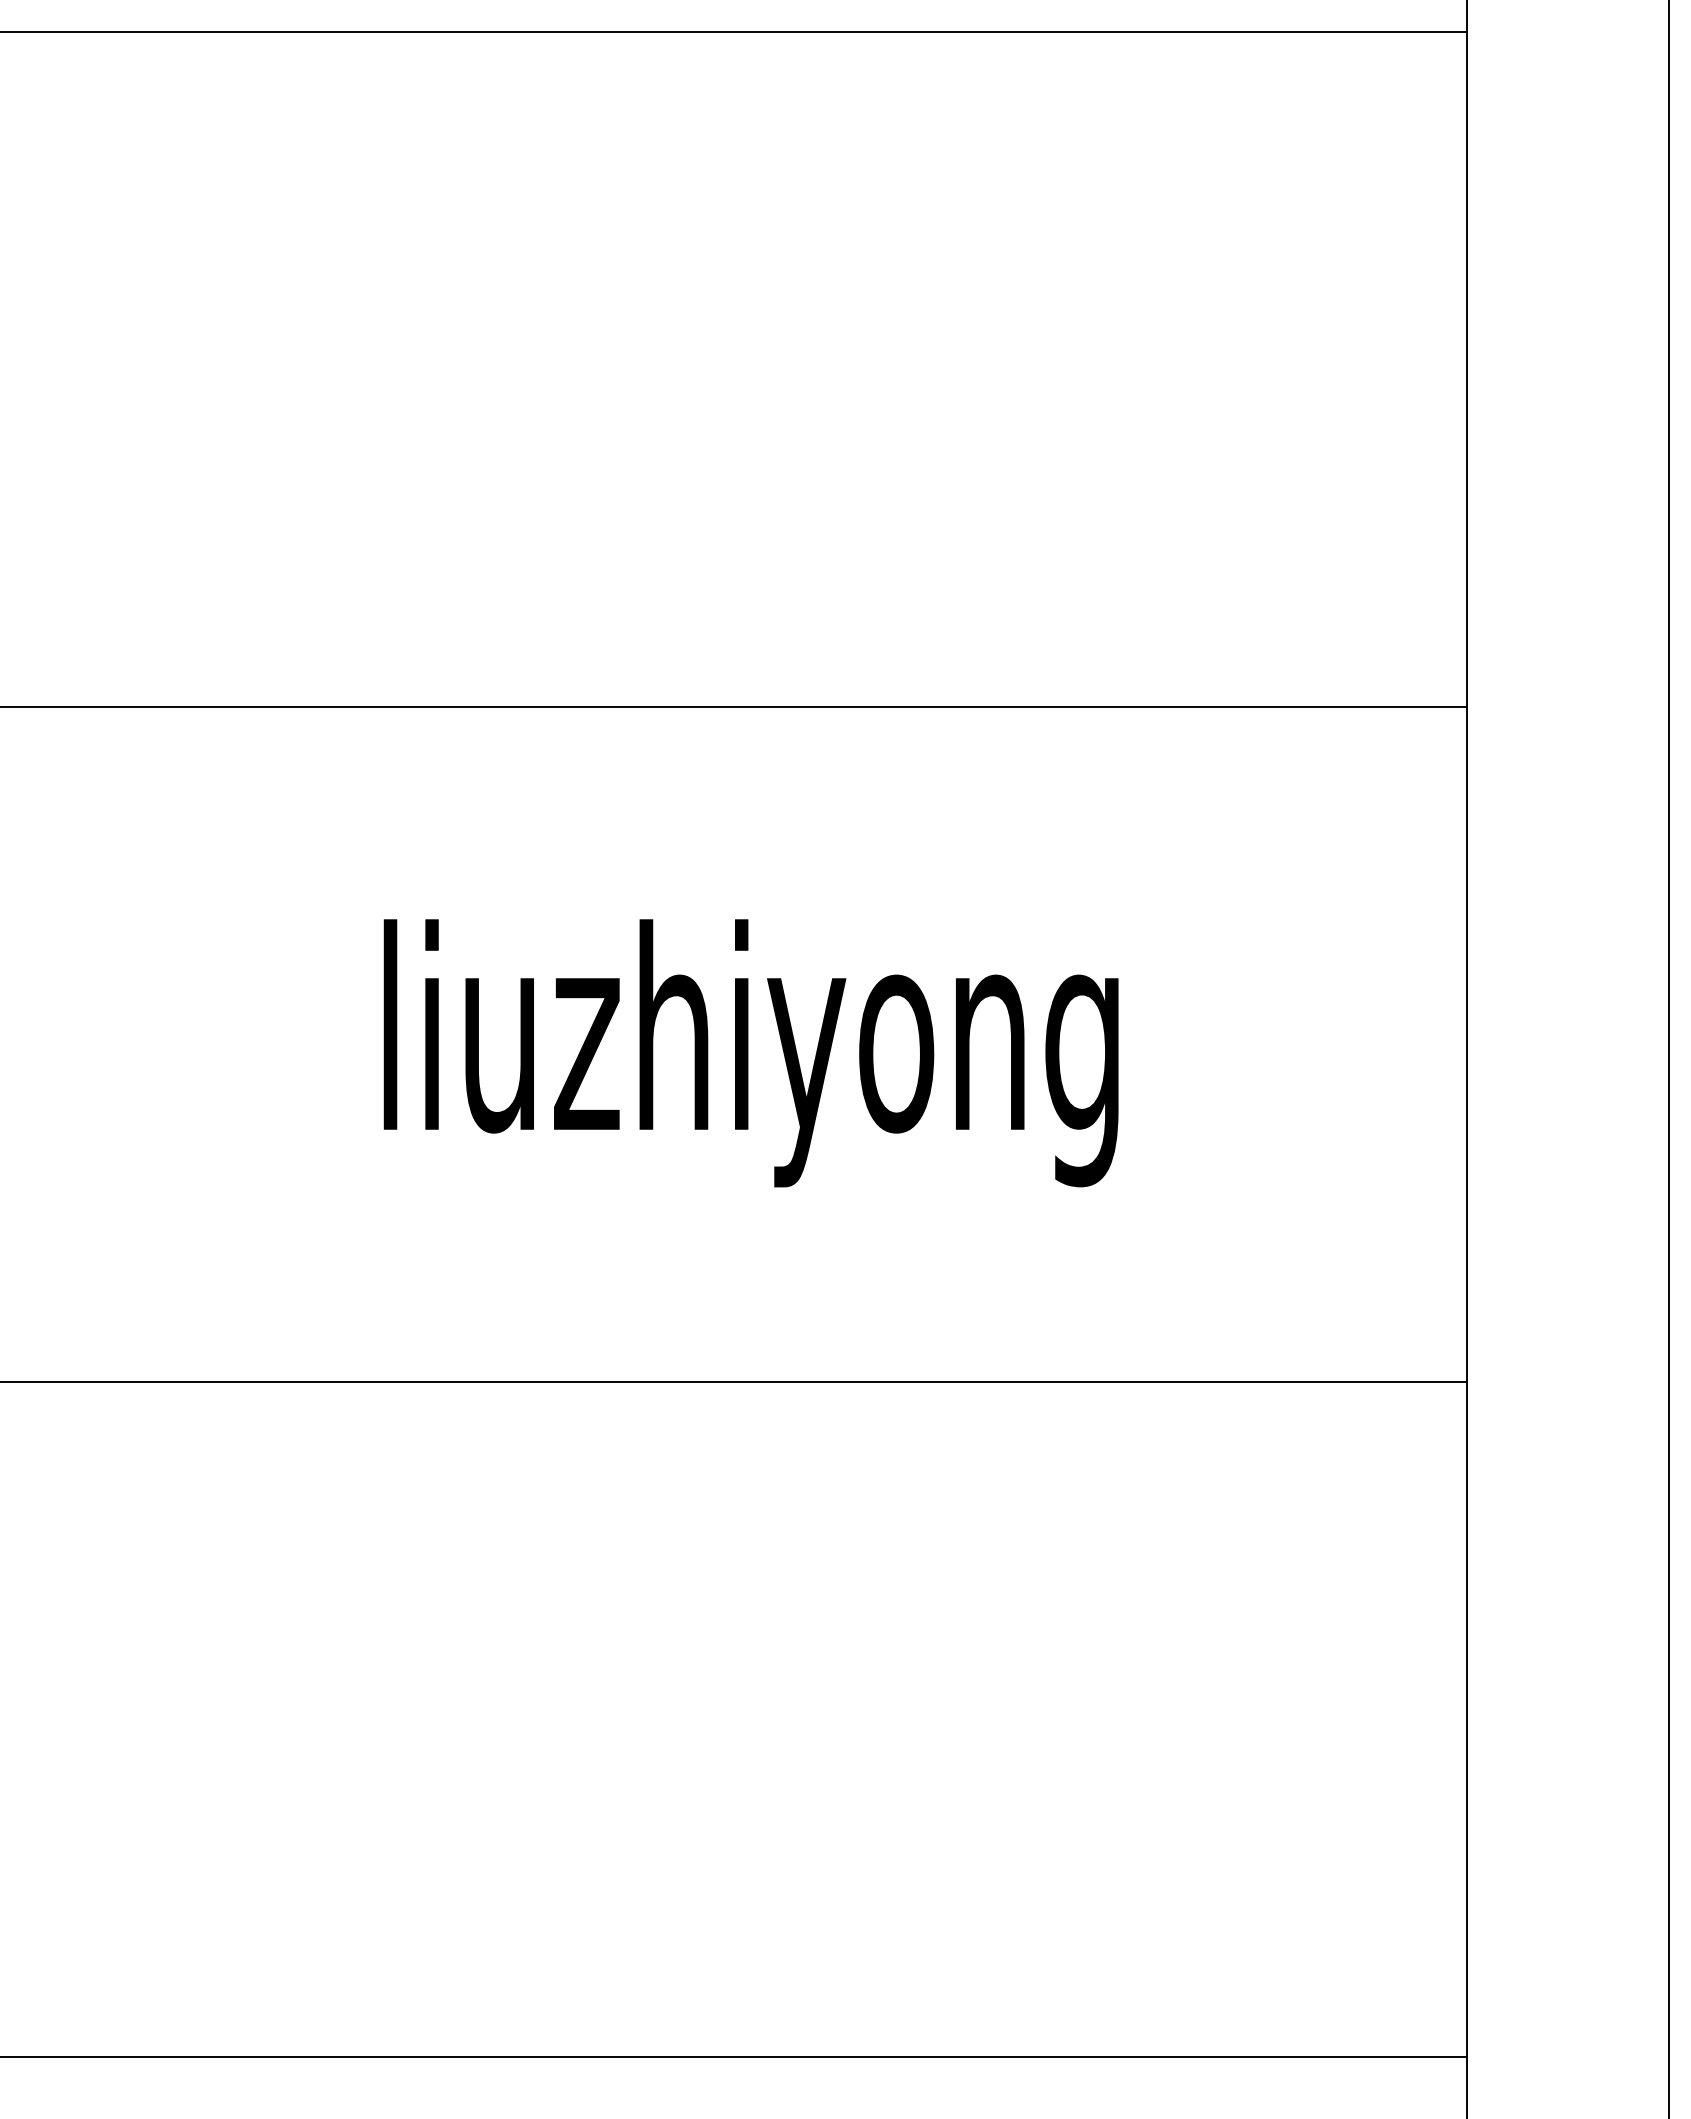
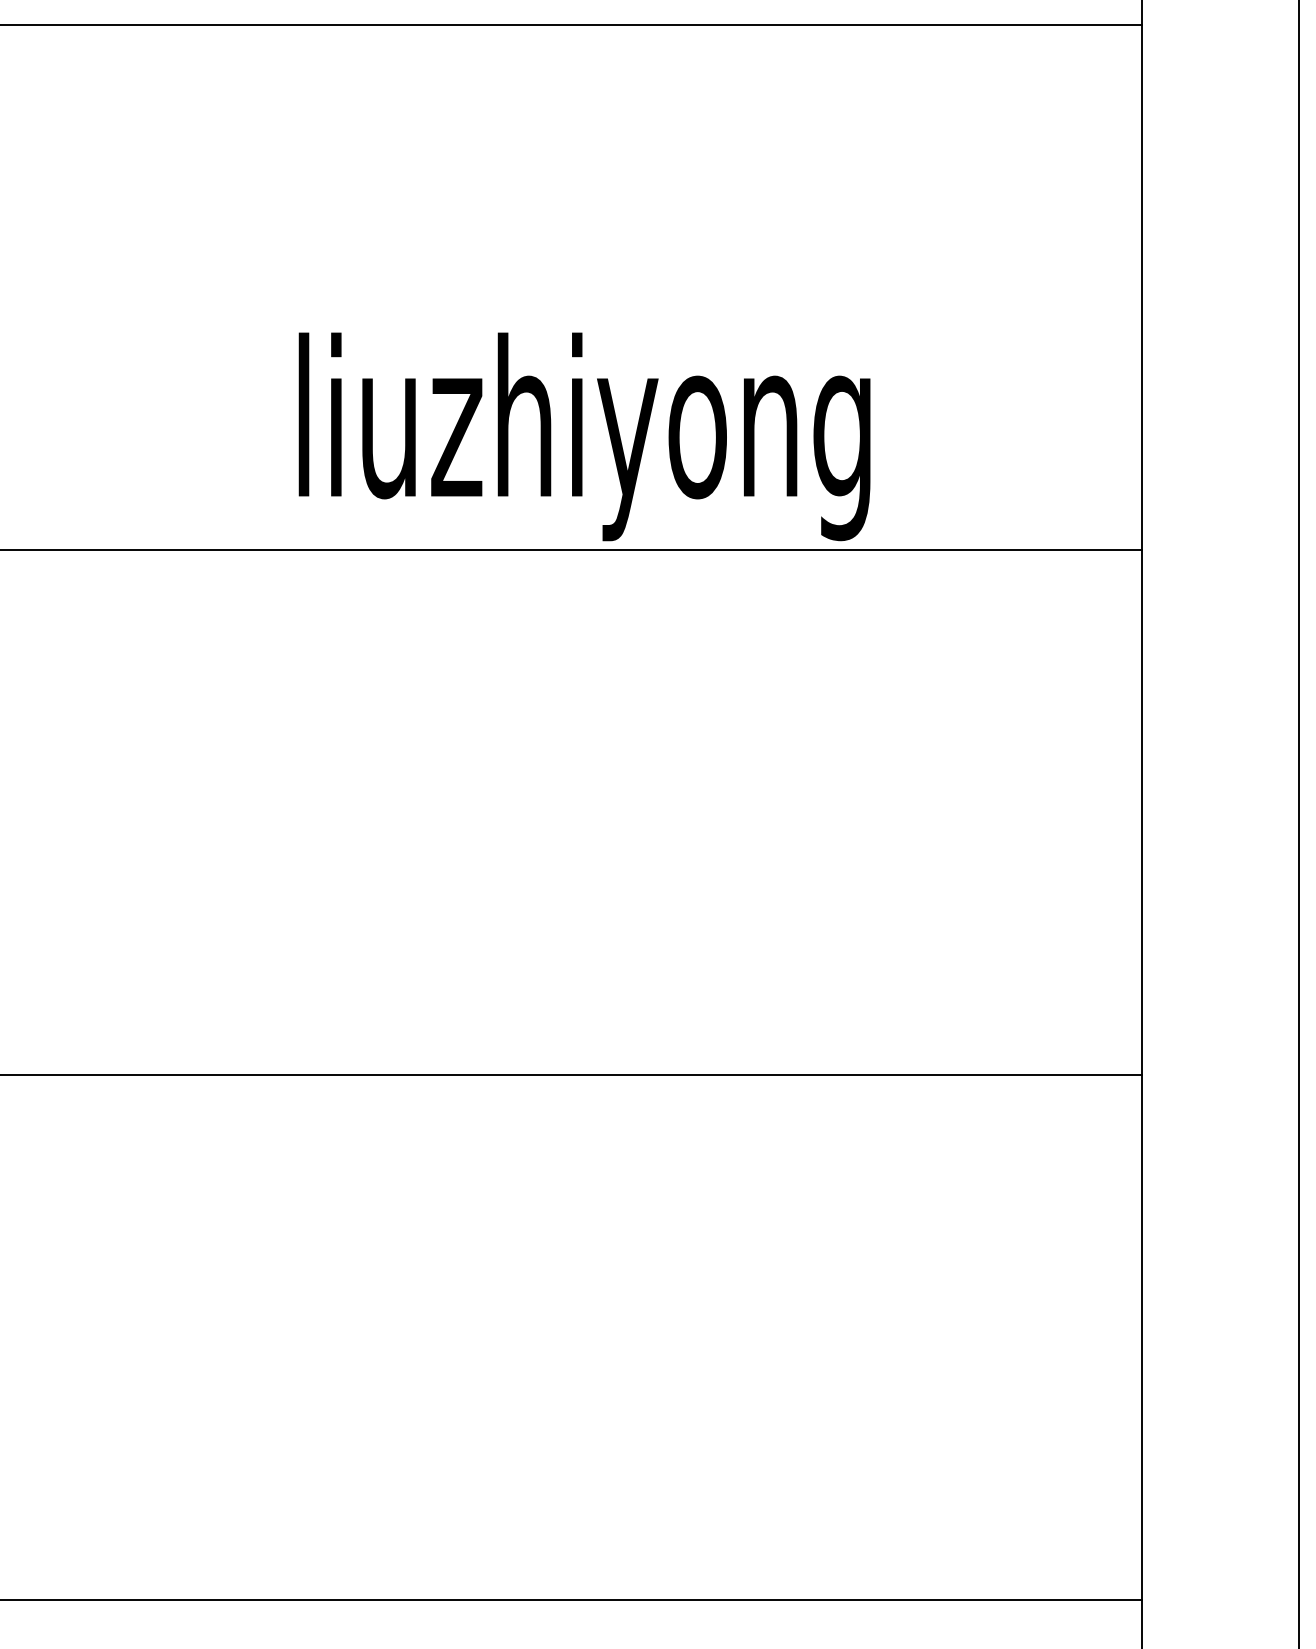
text: (750, 1053) -> (584, 437), moved

